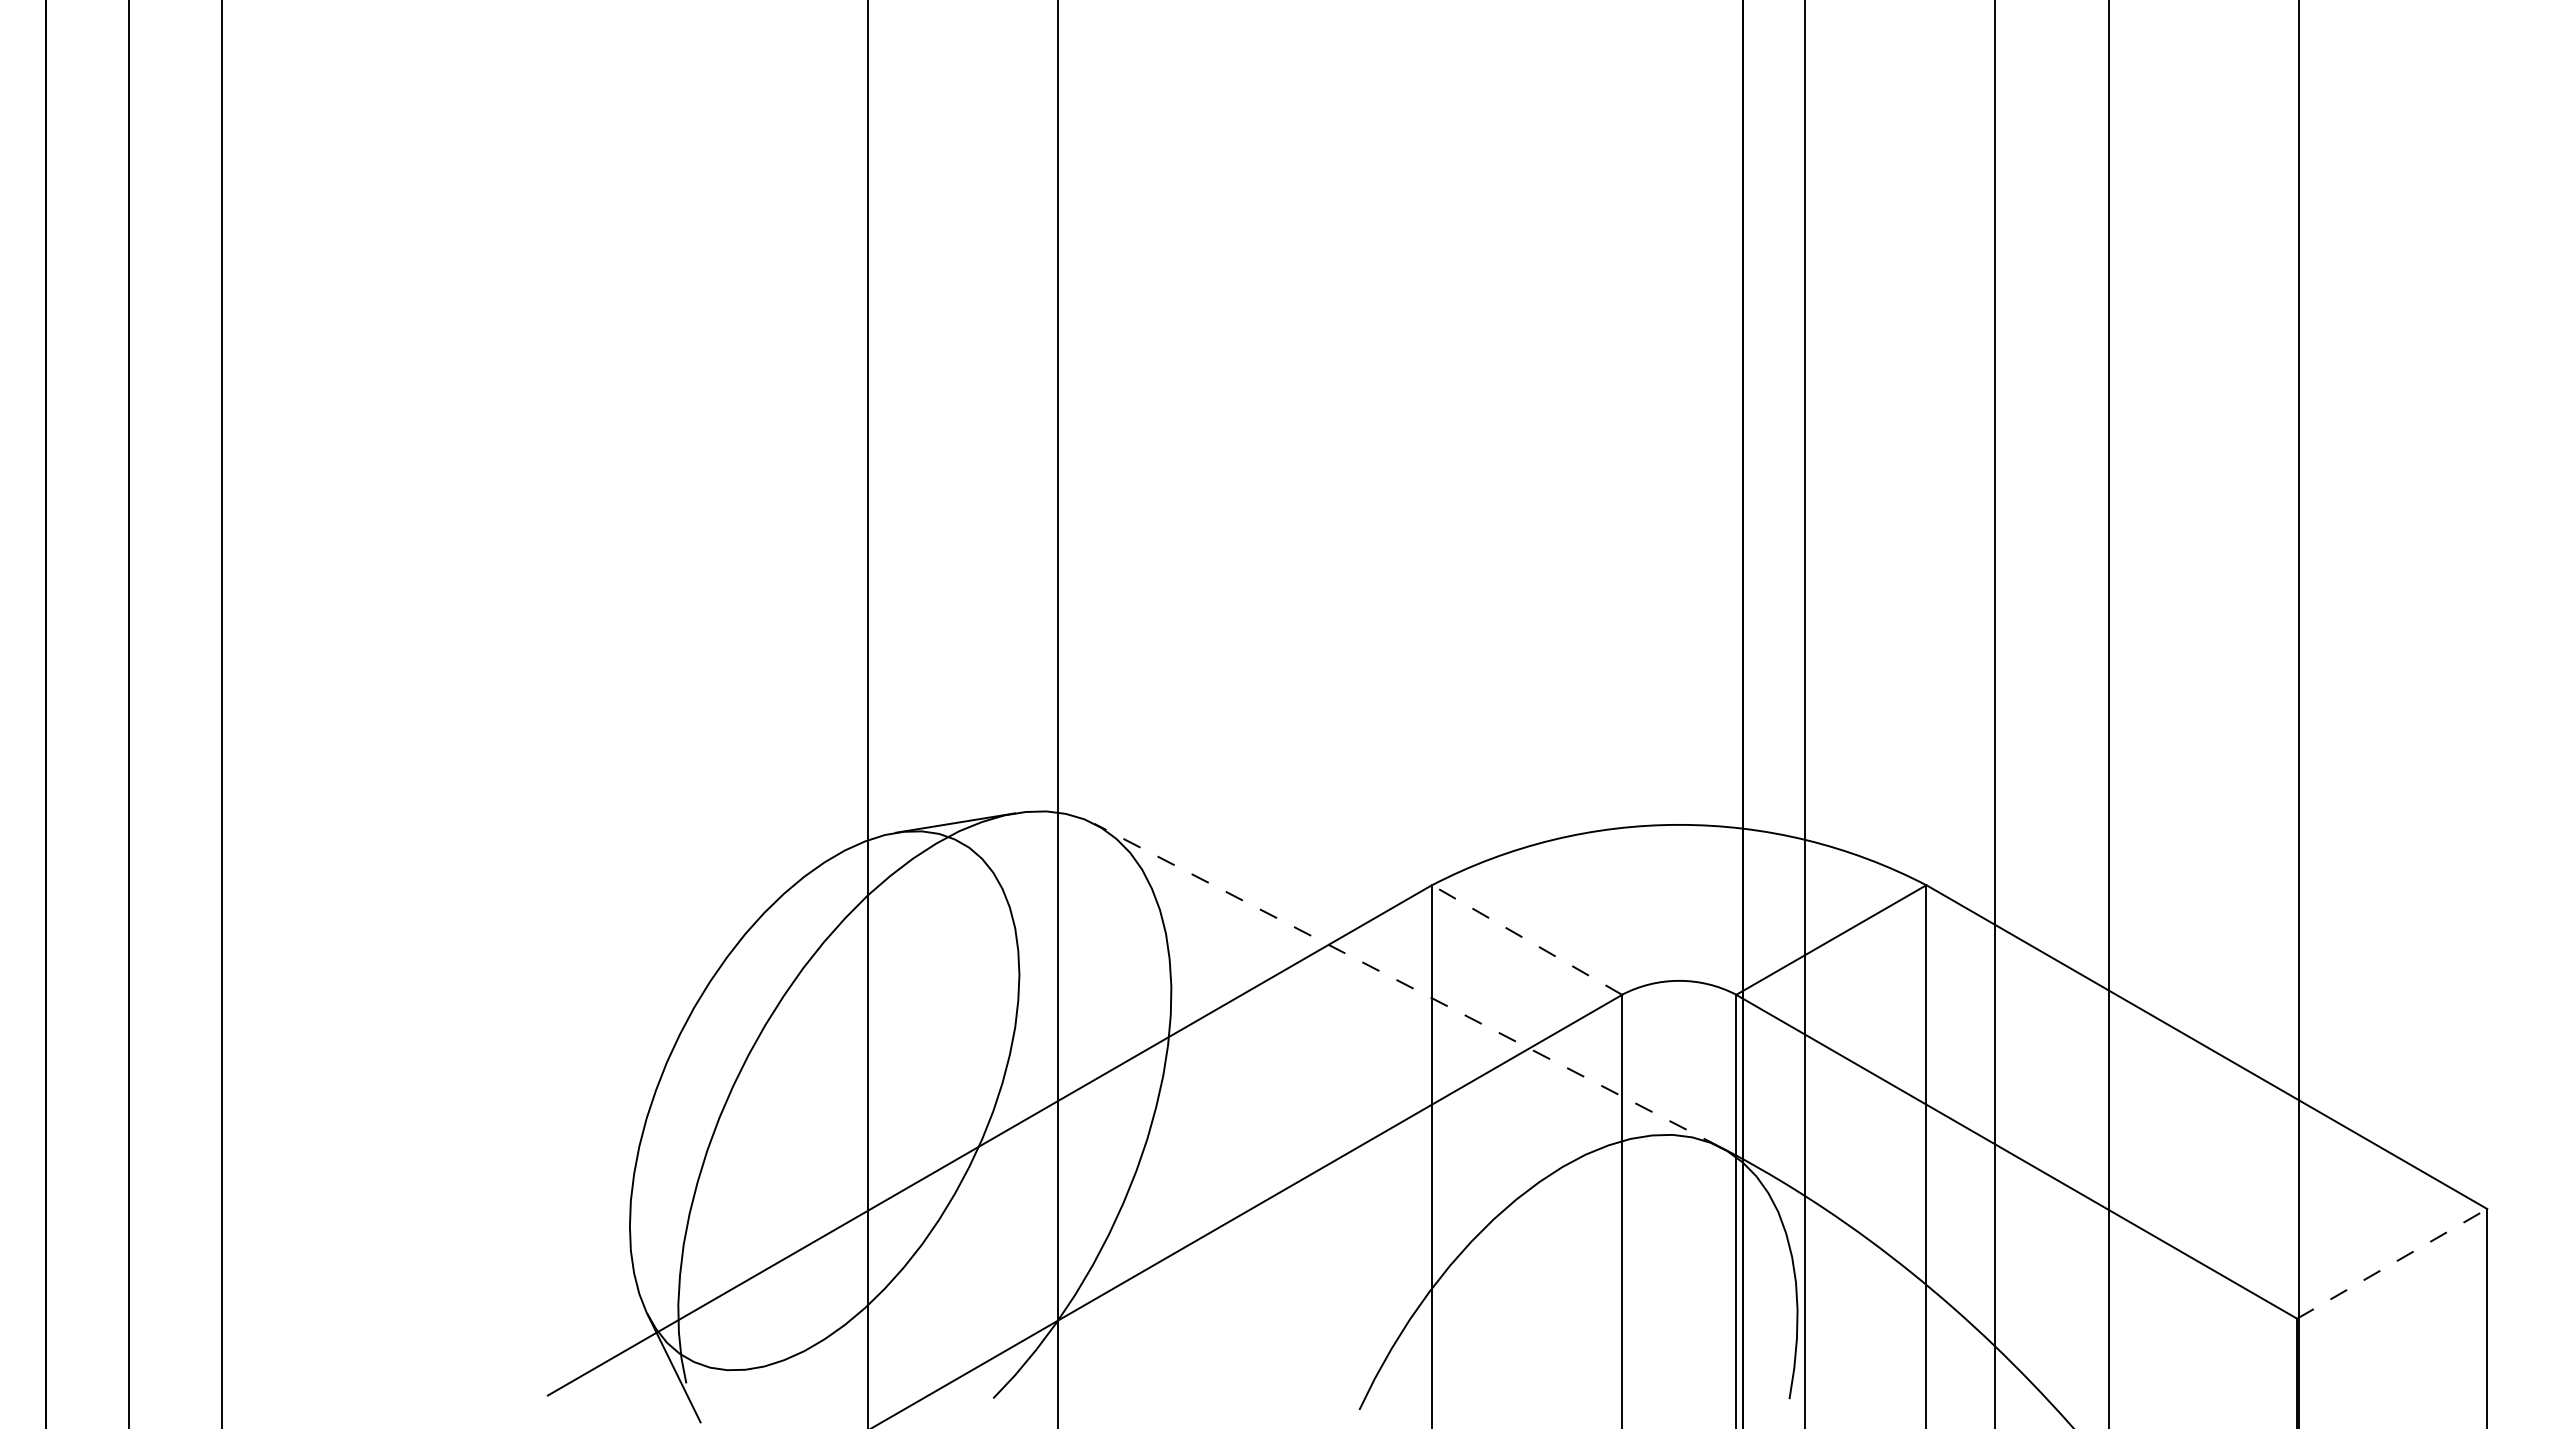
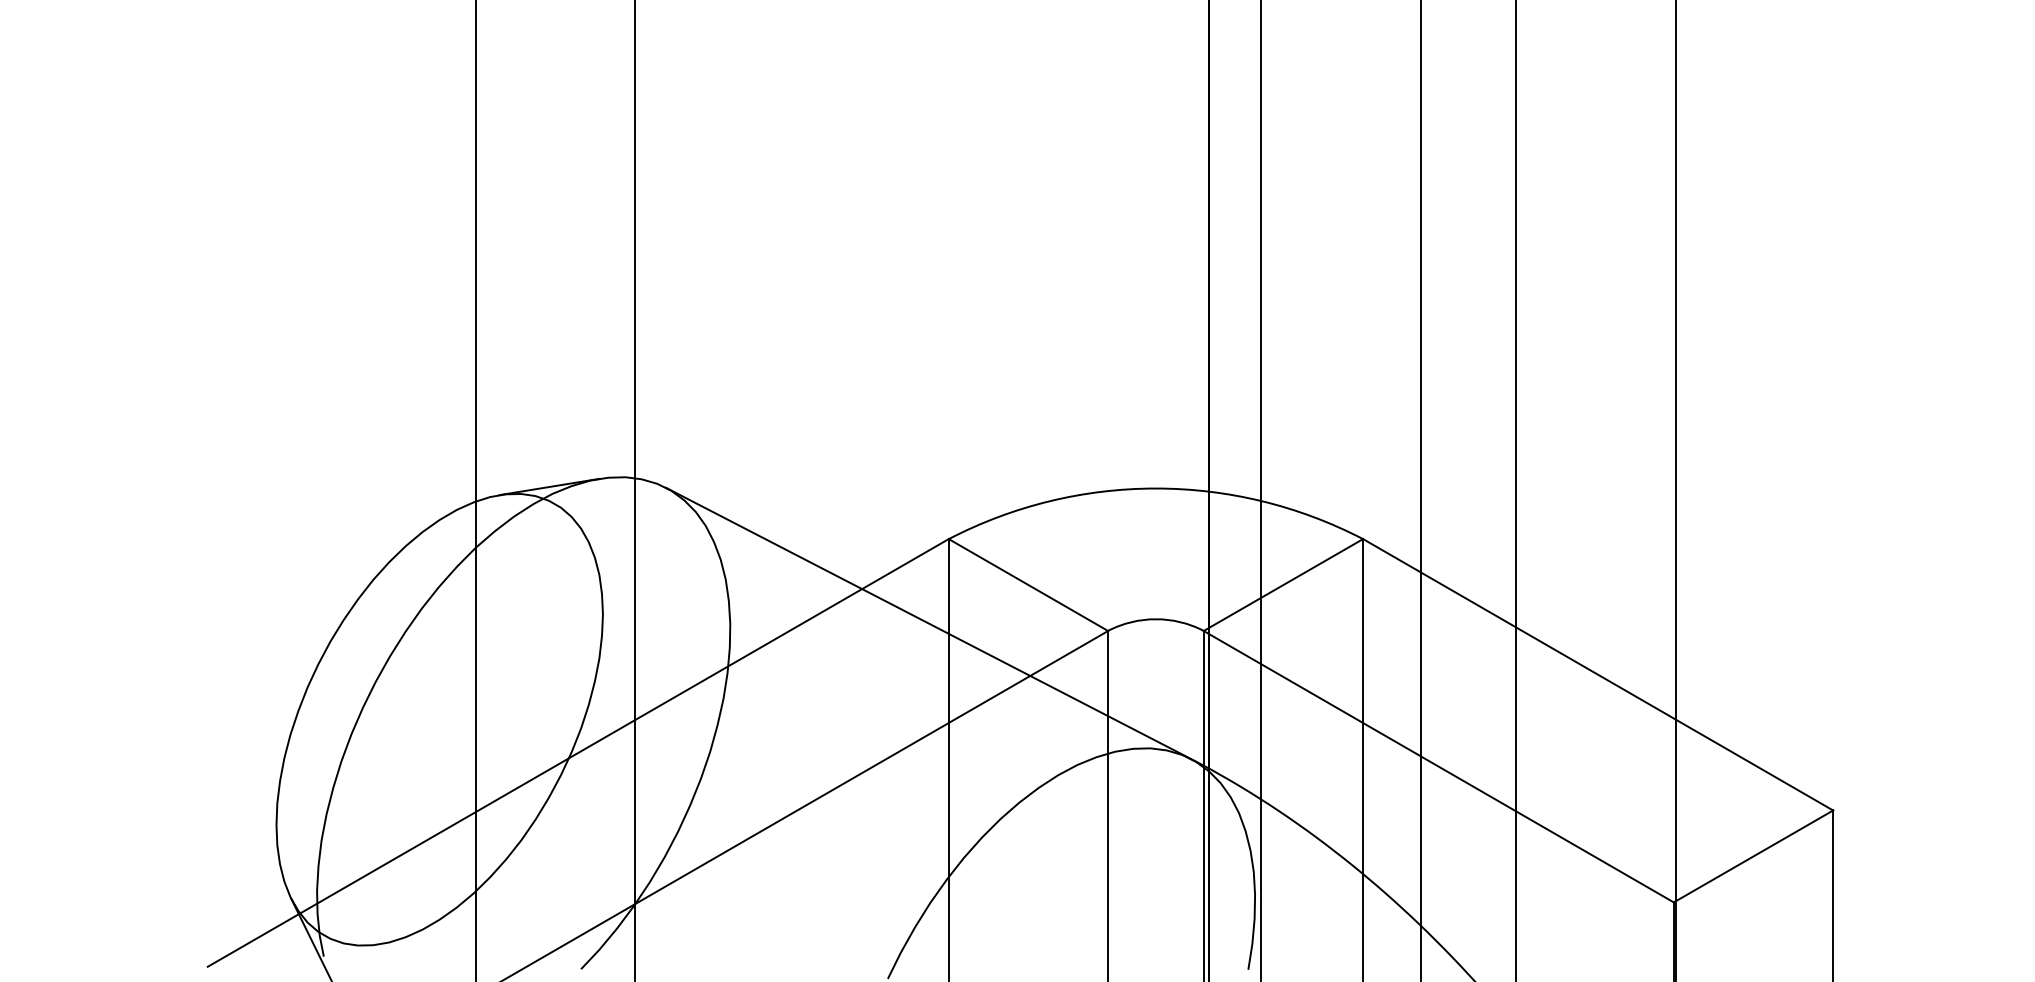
line: (1527, 940) -> (1028, 585), dashed -> solid
line: (1407, 985) -> (928, 623), dashed -> solid
line: (2392, 1263) -> (1753, 856), dashed -> solid

